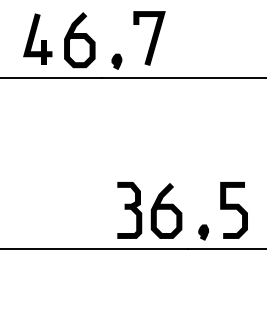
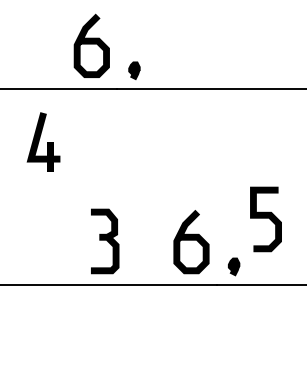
part: (37, 38) -> (43, 141), moved
line: (151, 38) -> (174, 43), removed
curve: (233, 209) -> (265, 218), moved
part: (130, 210) -> (105, 241), moved

